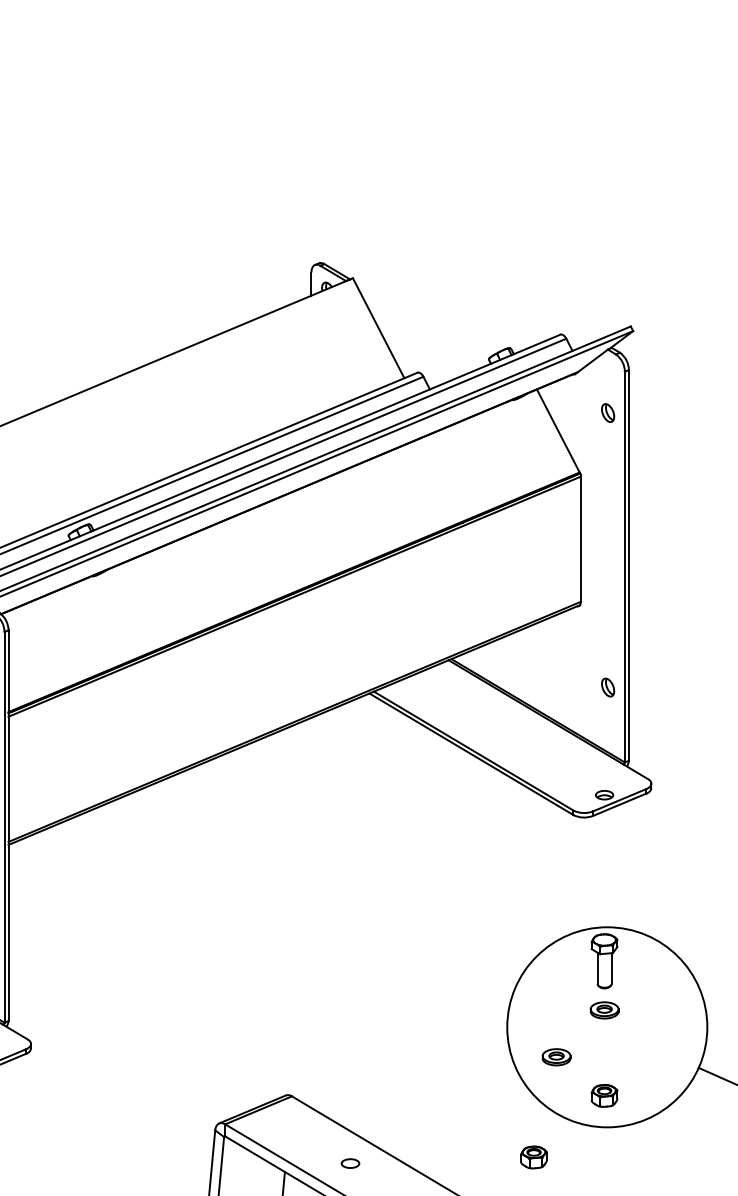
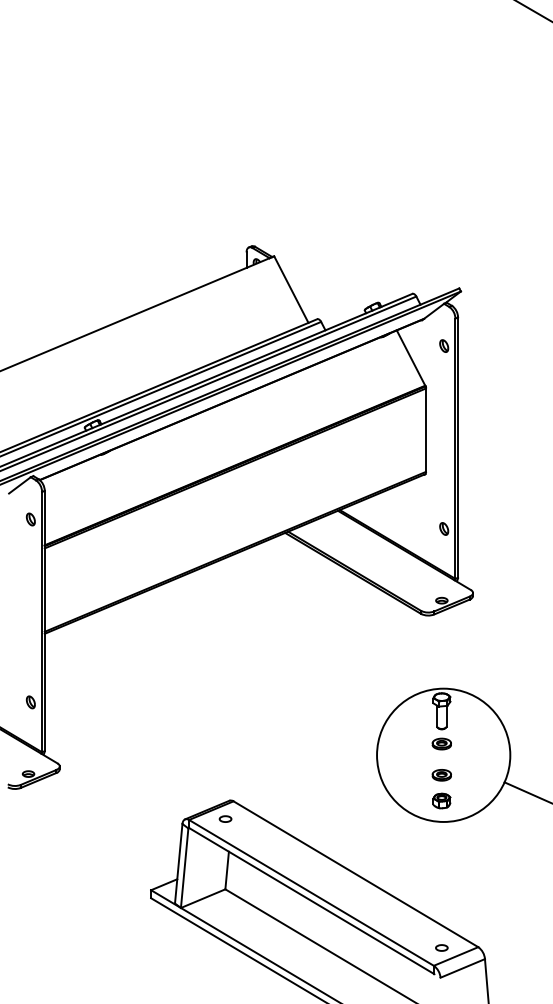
part: (556, 1057) -> (441, 775), moved
part: (533, 1156) -> (394, 841), removed
part: (350, 1162) -> (225, 818), moved

